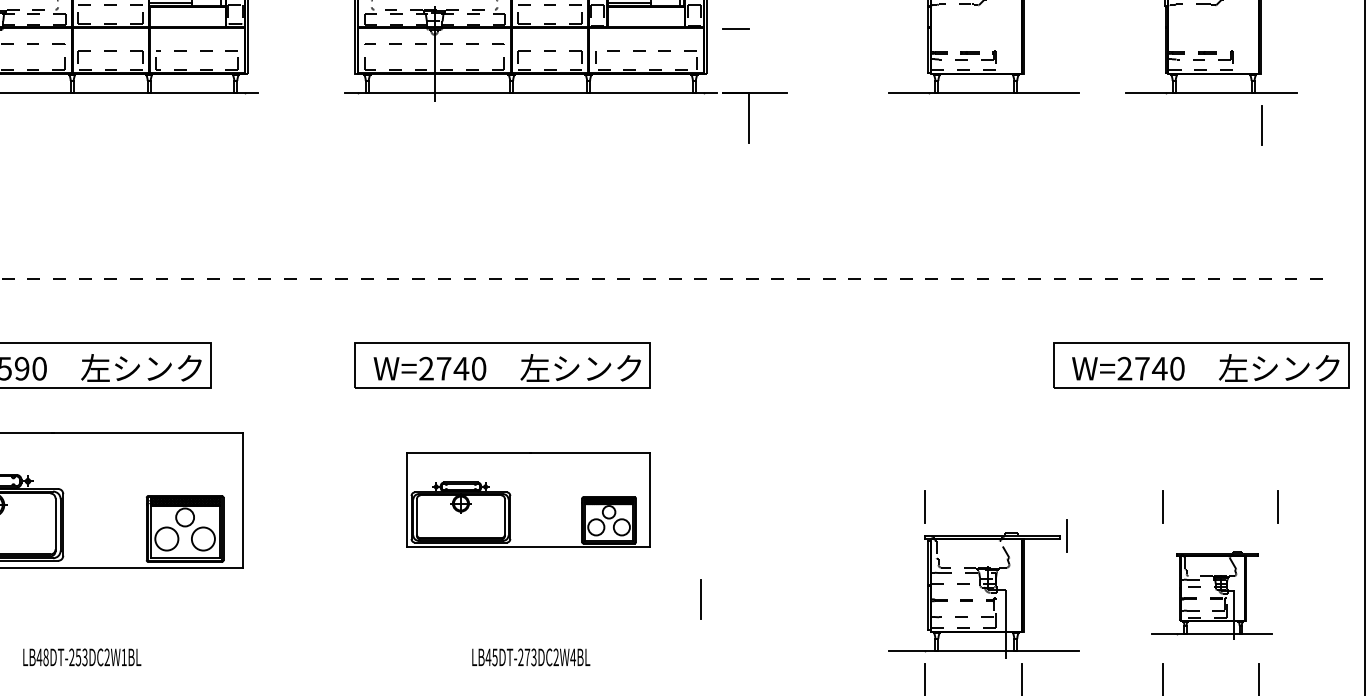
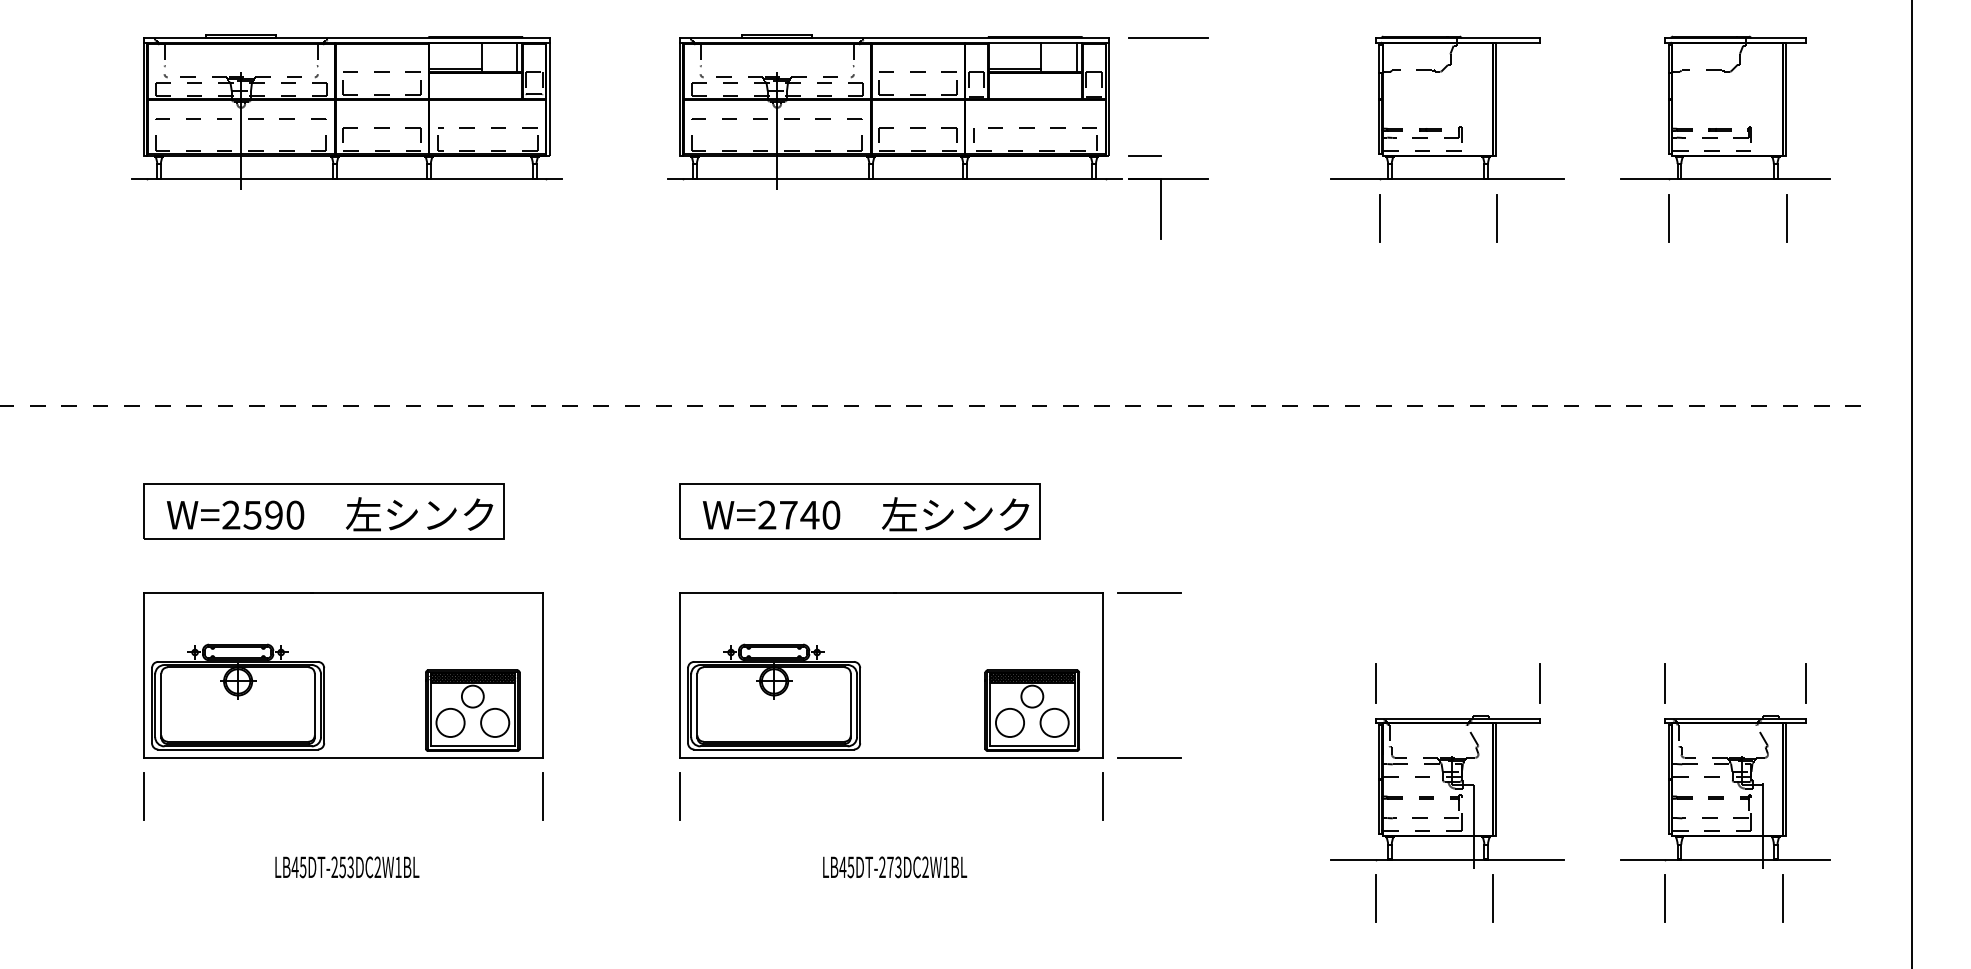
line: (735, 28) -> (1144, 155), moved
line: (928, 124) -> (1379, 217), added
line: (1166, 124) -> (1669, 217), added
line: (1024, 125) -> (1496, 218), added
part: (1200, 365) -> (1711, 511), removed
line: (739, 432) -> (1149, 593), added
part: (528, 500) -> (891, 675), size x1.43
line: (1066, 536) -> (1539, 683), moved
line: (739, 567) -> (1149, 757), added
part: (1211, 595) -> (1725, 791), size x1.43
line: (243, 599) -> (543, 796), added
line: (355, 599) -> (680, 796), added
text: (45, 656) -> (302, 866), LB48DT-253DC2W1BL -> LB45DT-253DC2W1BL
text: (572, 656) -> (945, 866), LB45DT-273DC2W4BL -> LB45DT-273DC2W1BL

